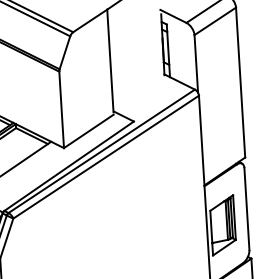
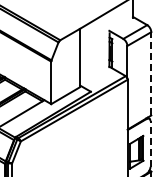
line: (240, 81) -> (151, 73), solid -> dashed
line: (246, 209) -> (150, 144), solid -> dashed

